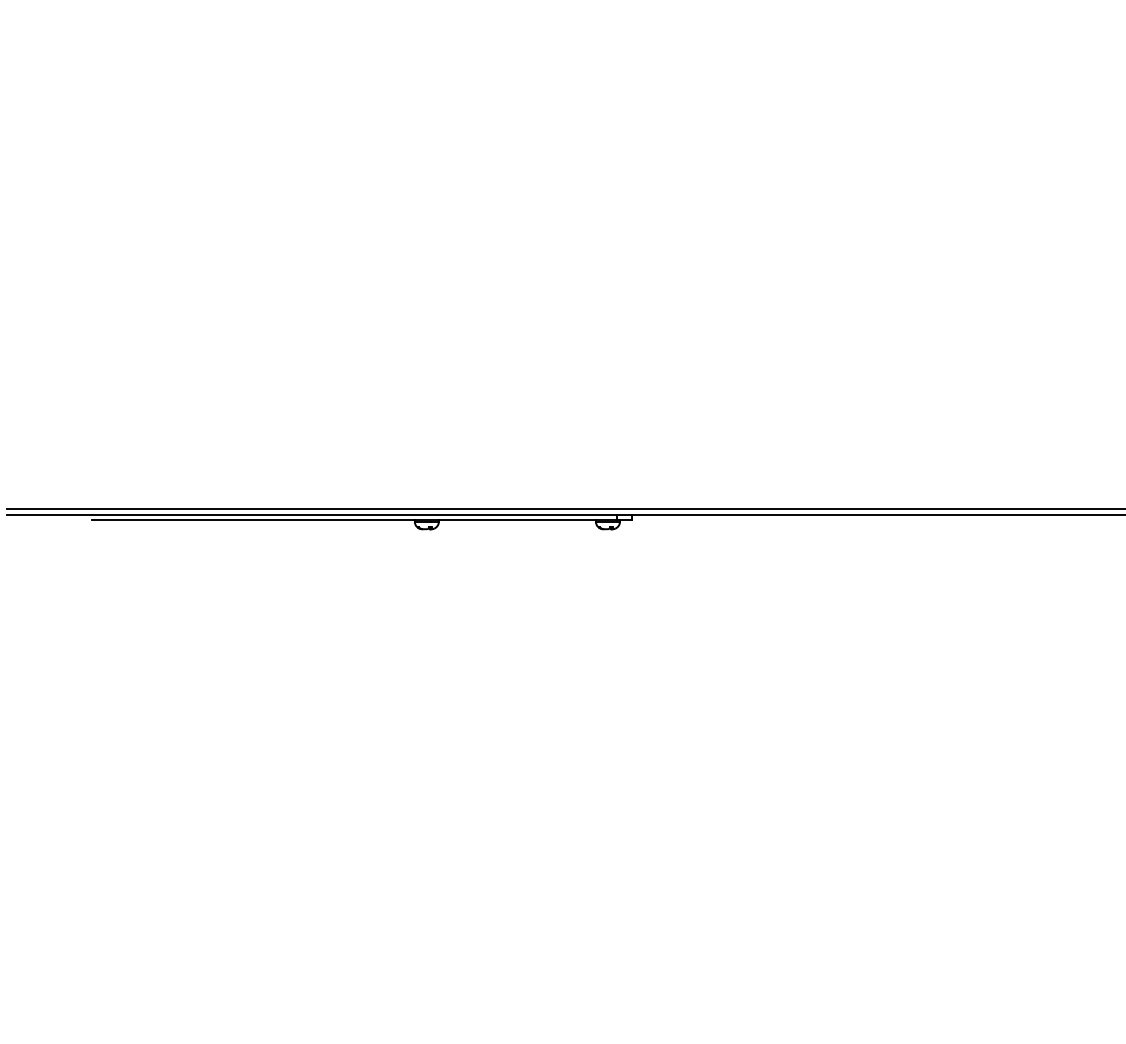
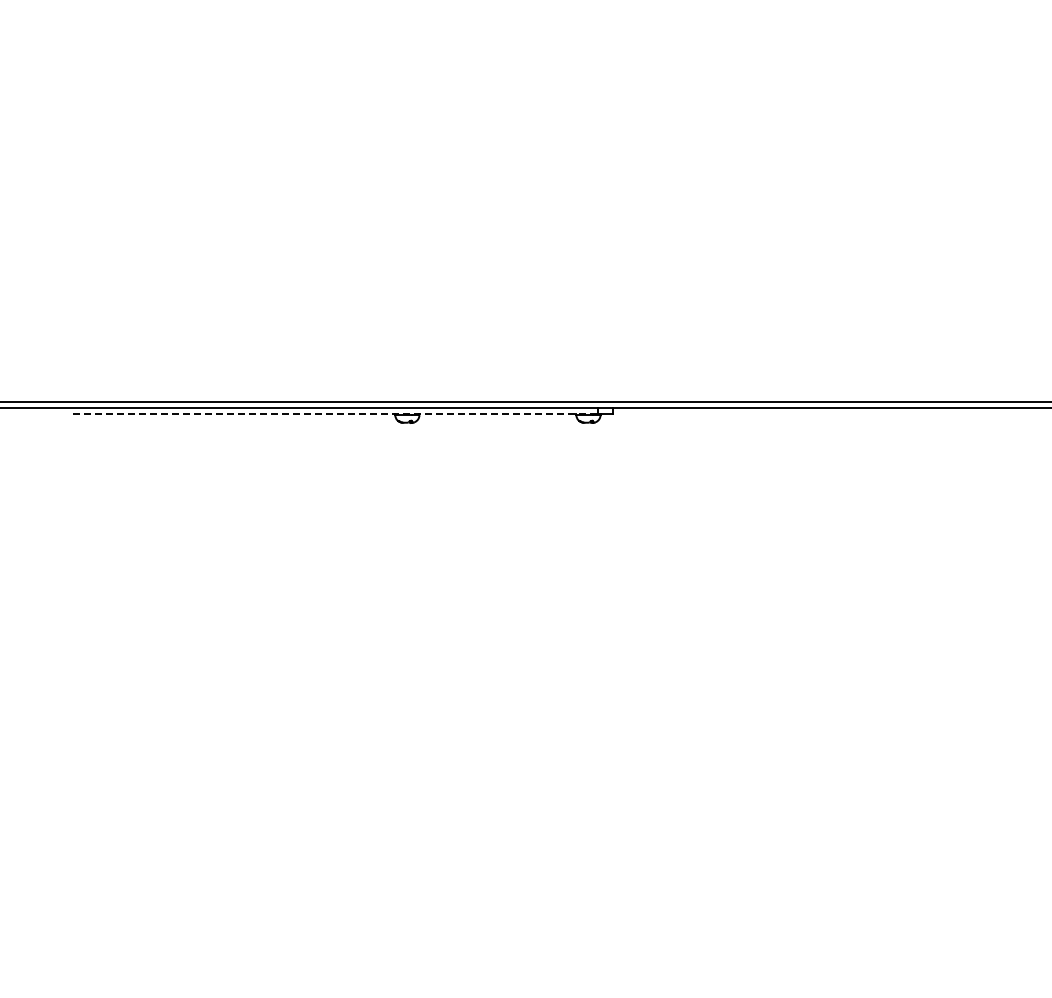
line: (354, 520) -> (335, 414), solid -> dashed

